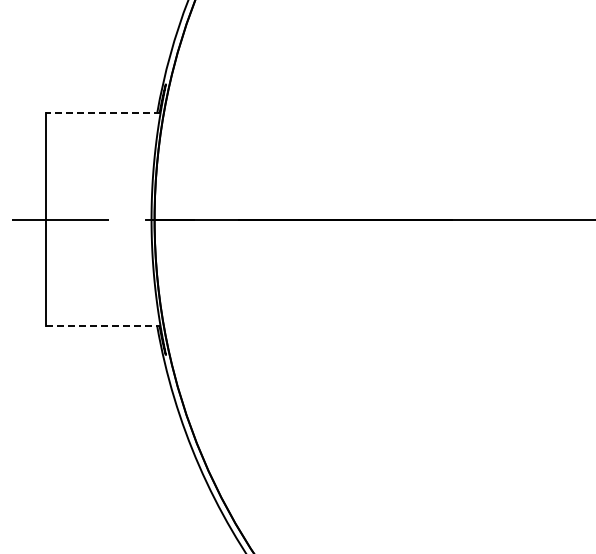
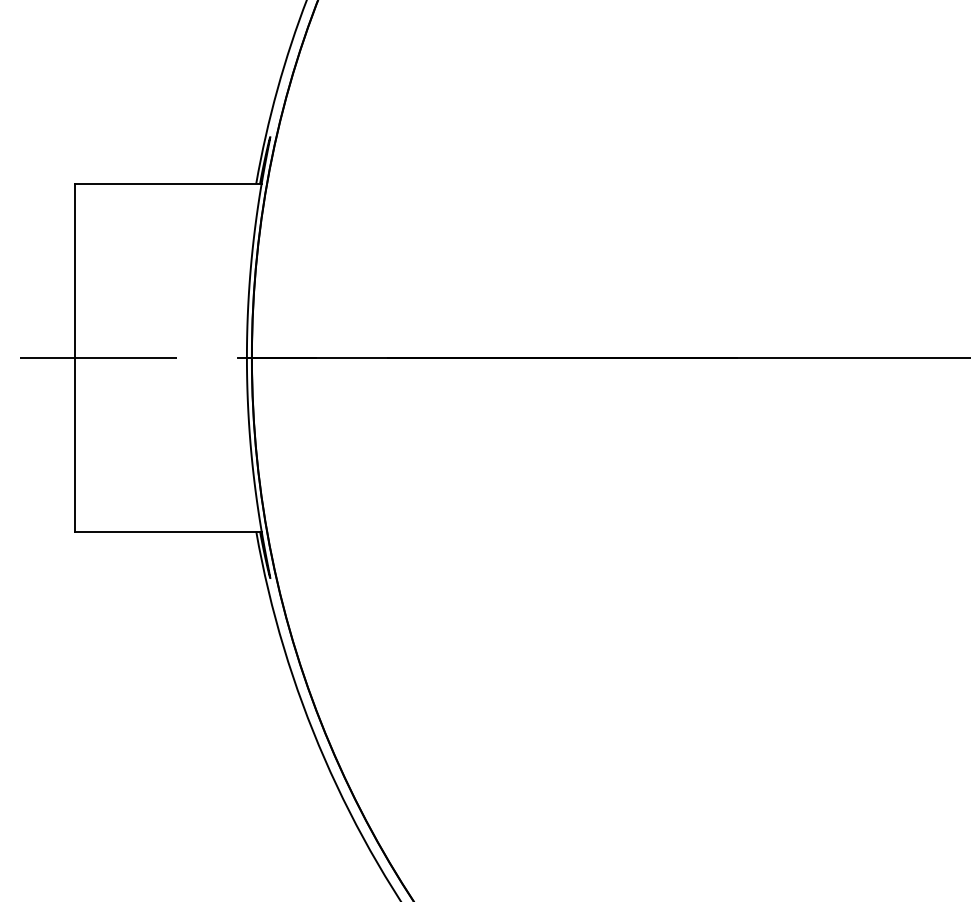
line: (102, 112) -> (167, 183), dashed -> solid
line: (103, 326) -> (168, 531), dashed -> solid

